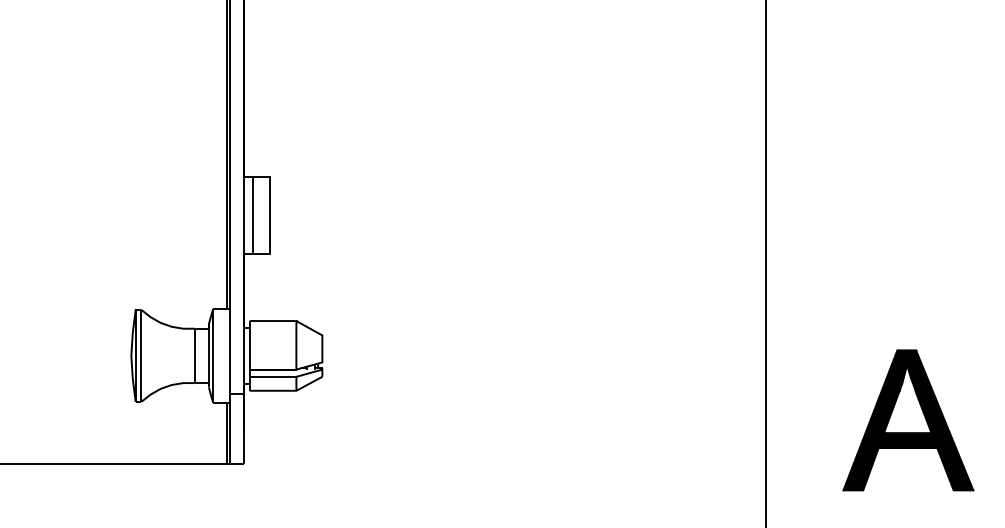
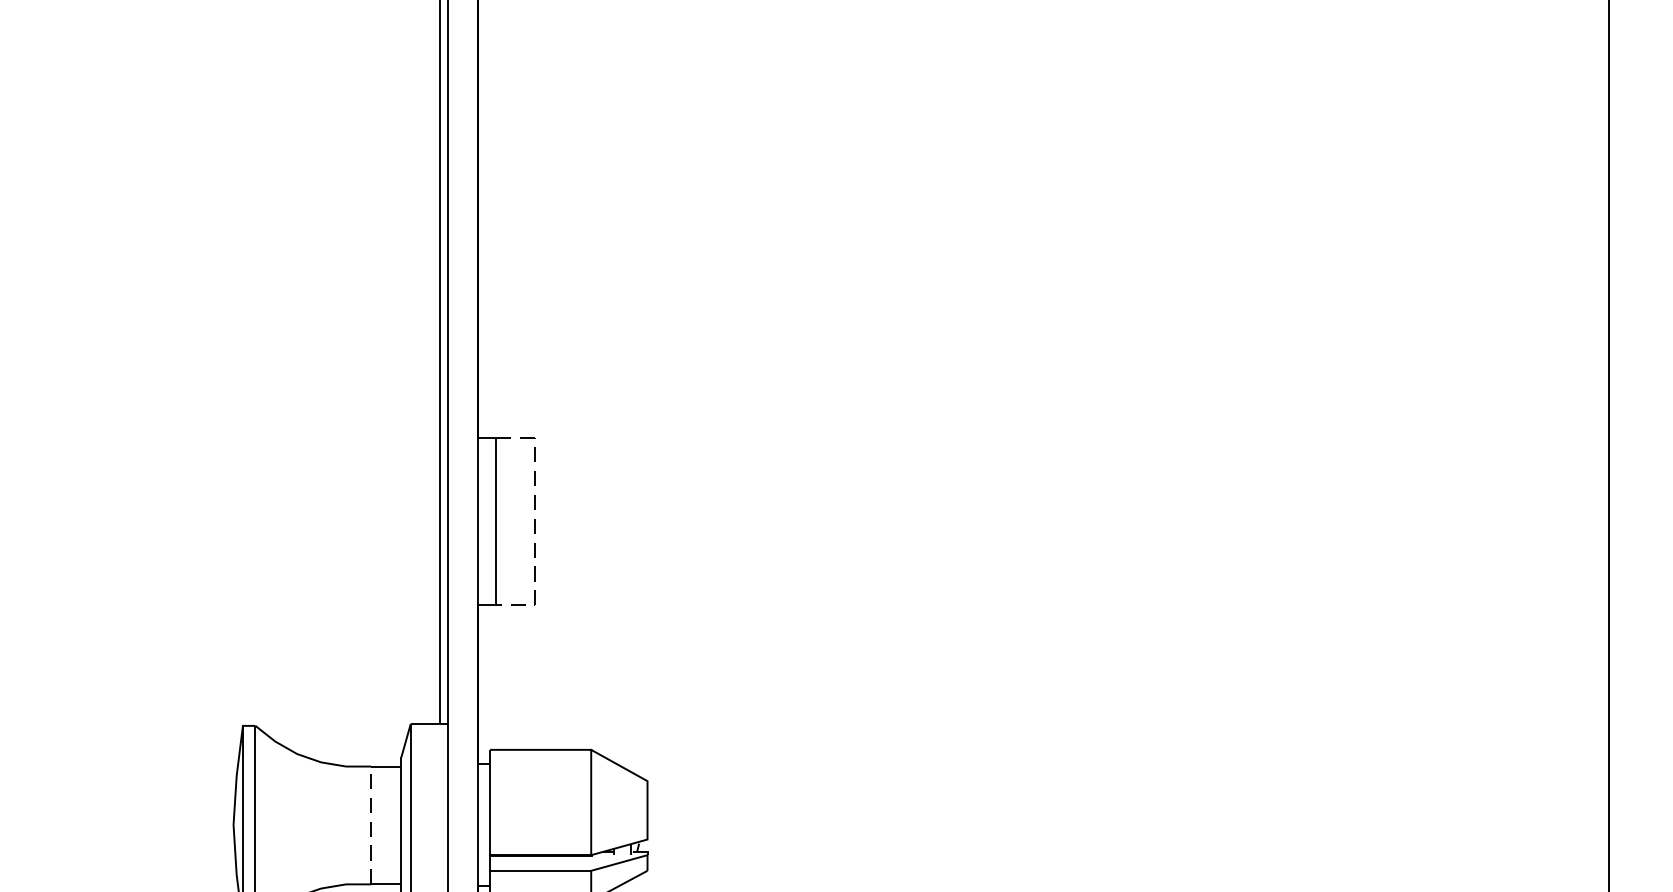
line: (270, 216) -> (535, 523), solid -> dashed
line: (194, 355) -> (370, 824), solid -> dashed

